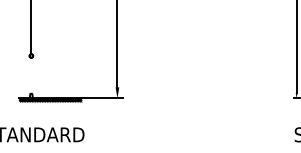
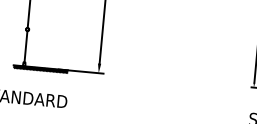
line: (31, 75) -> (26, 46), added

